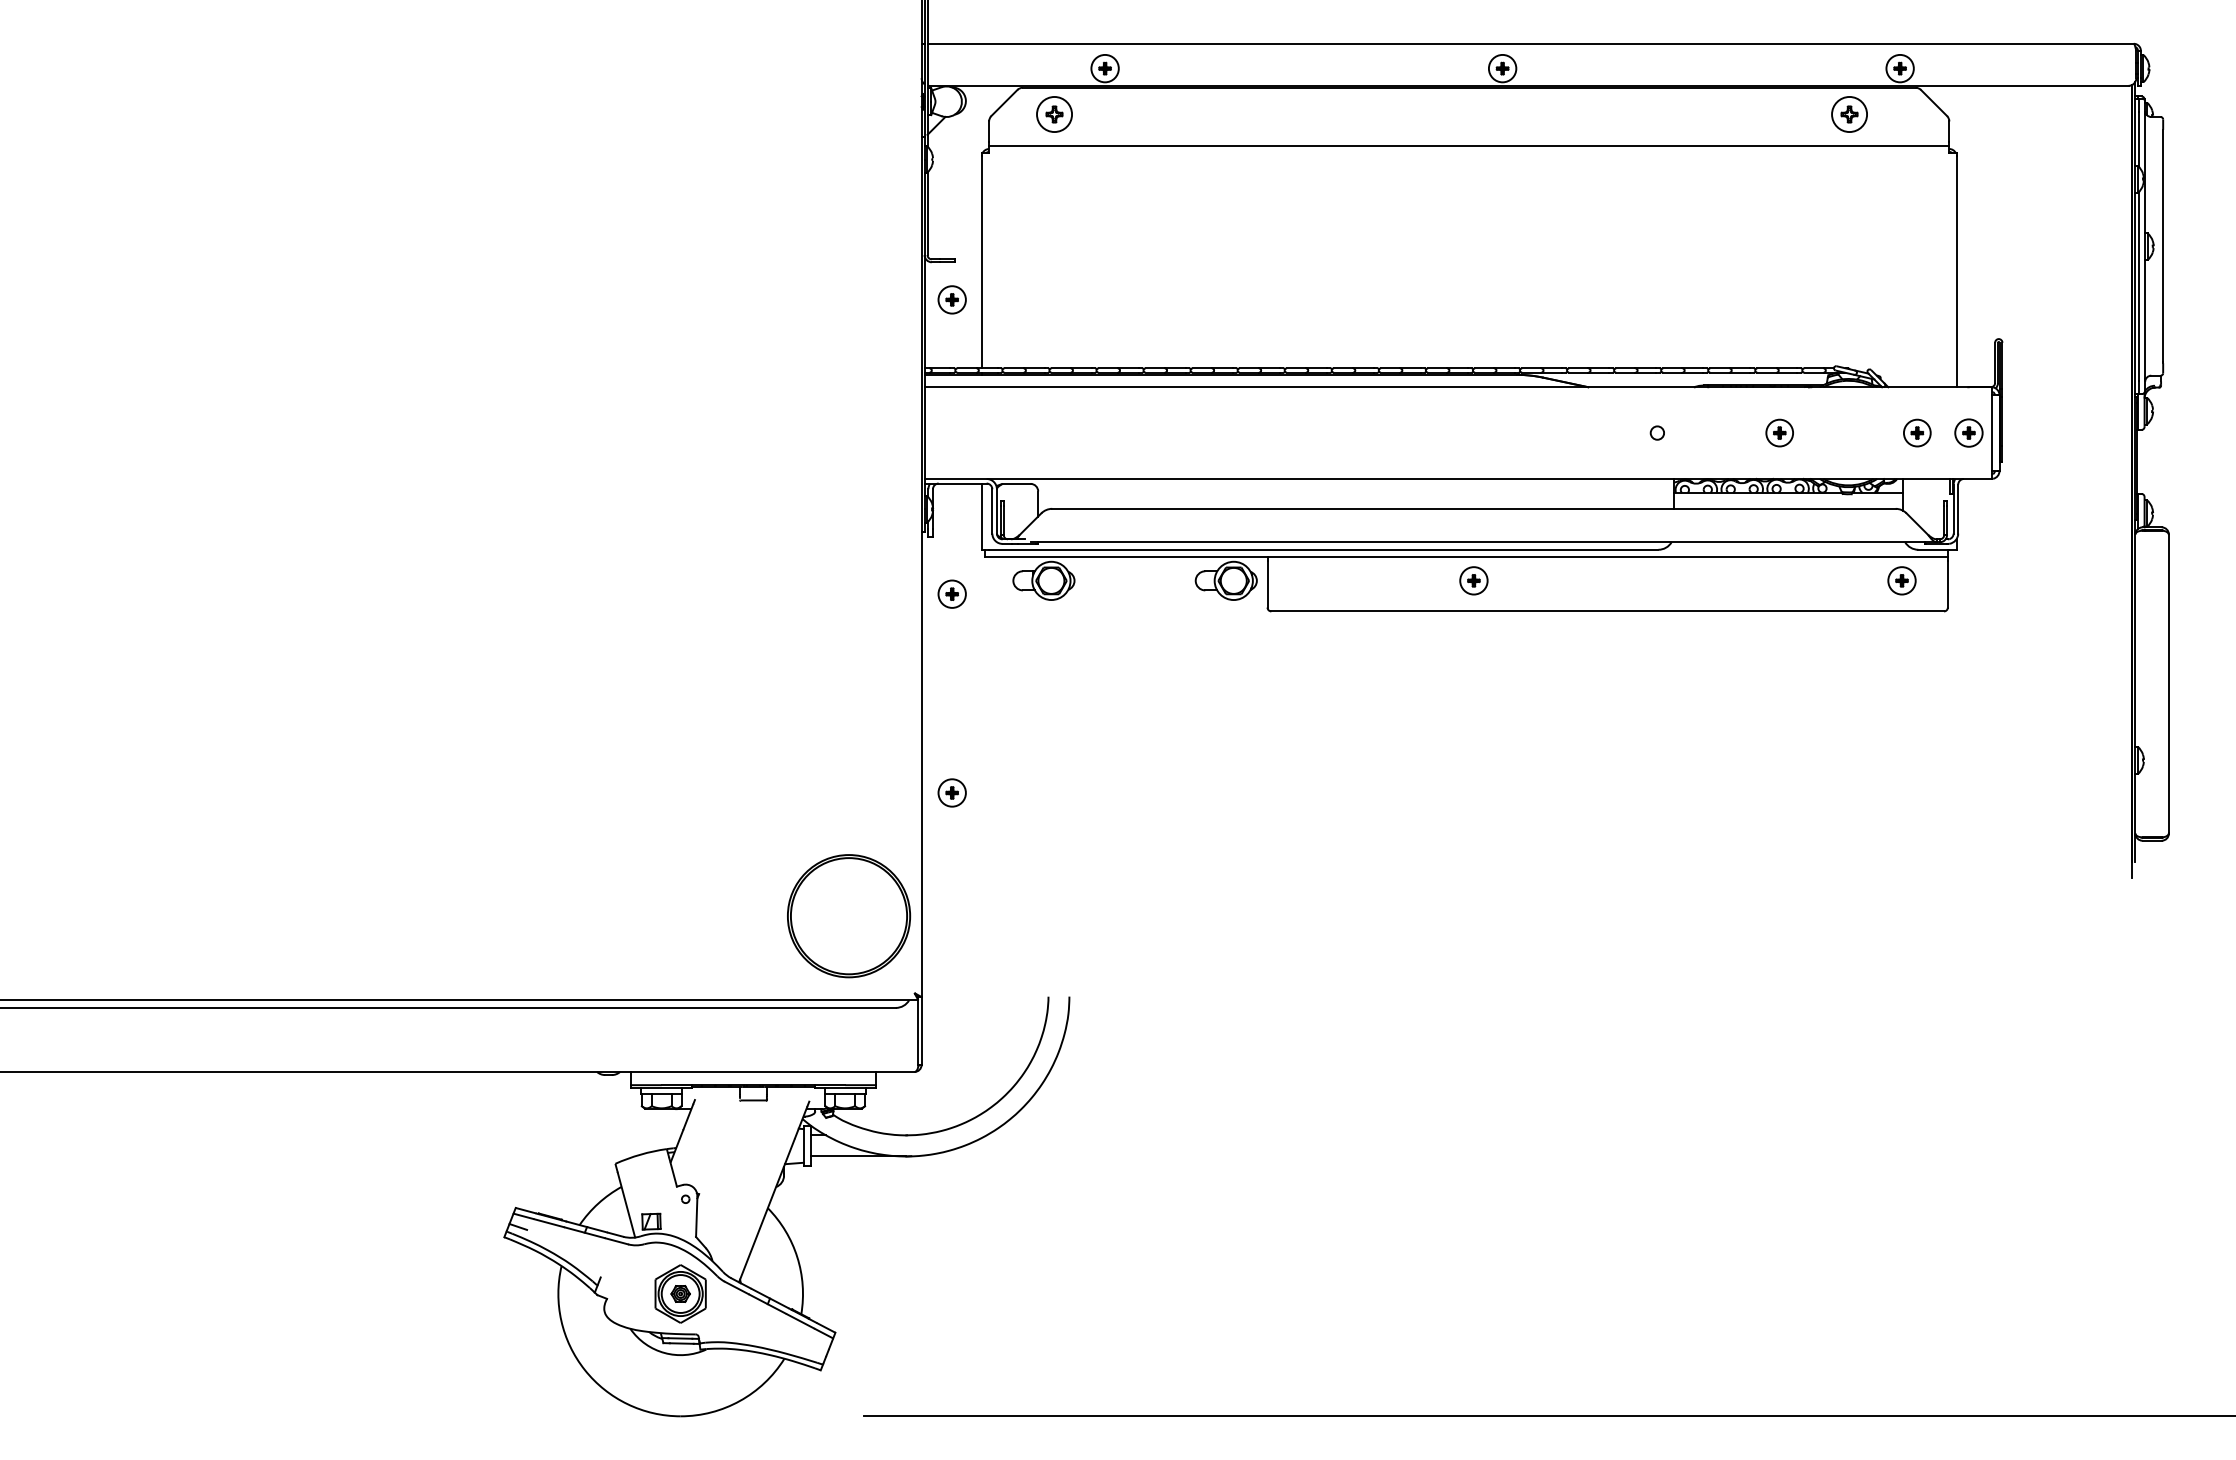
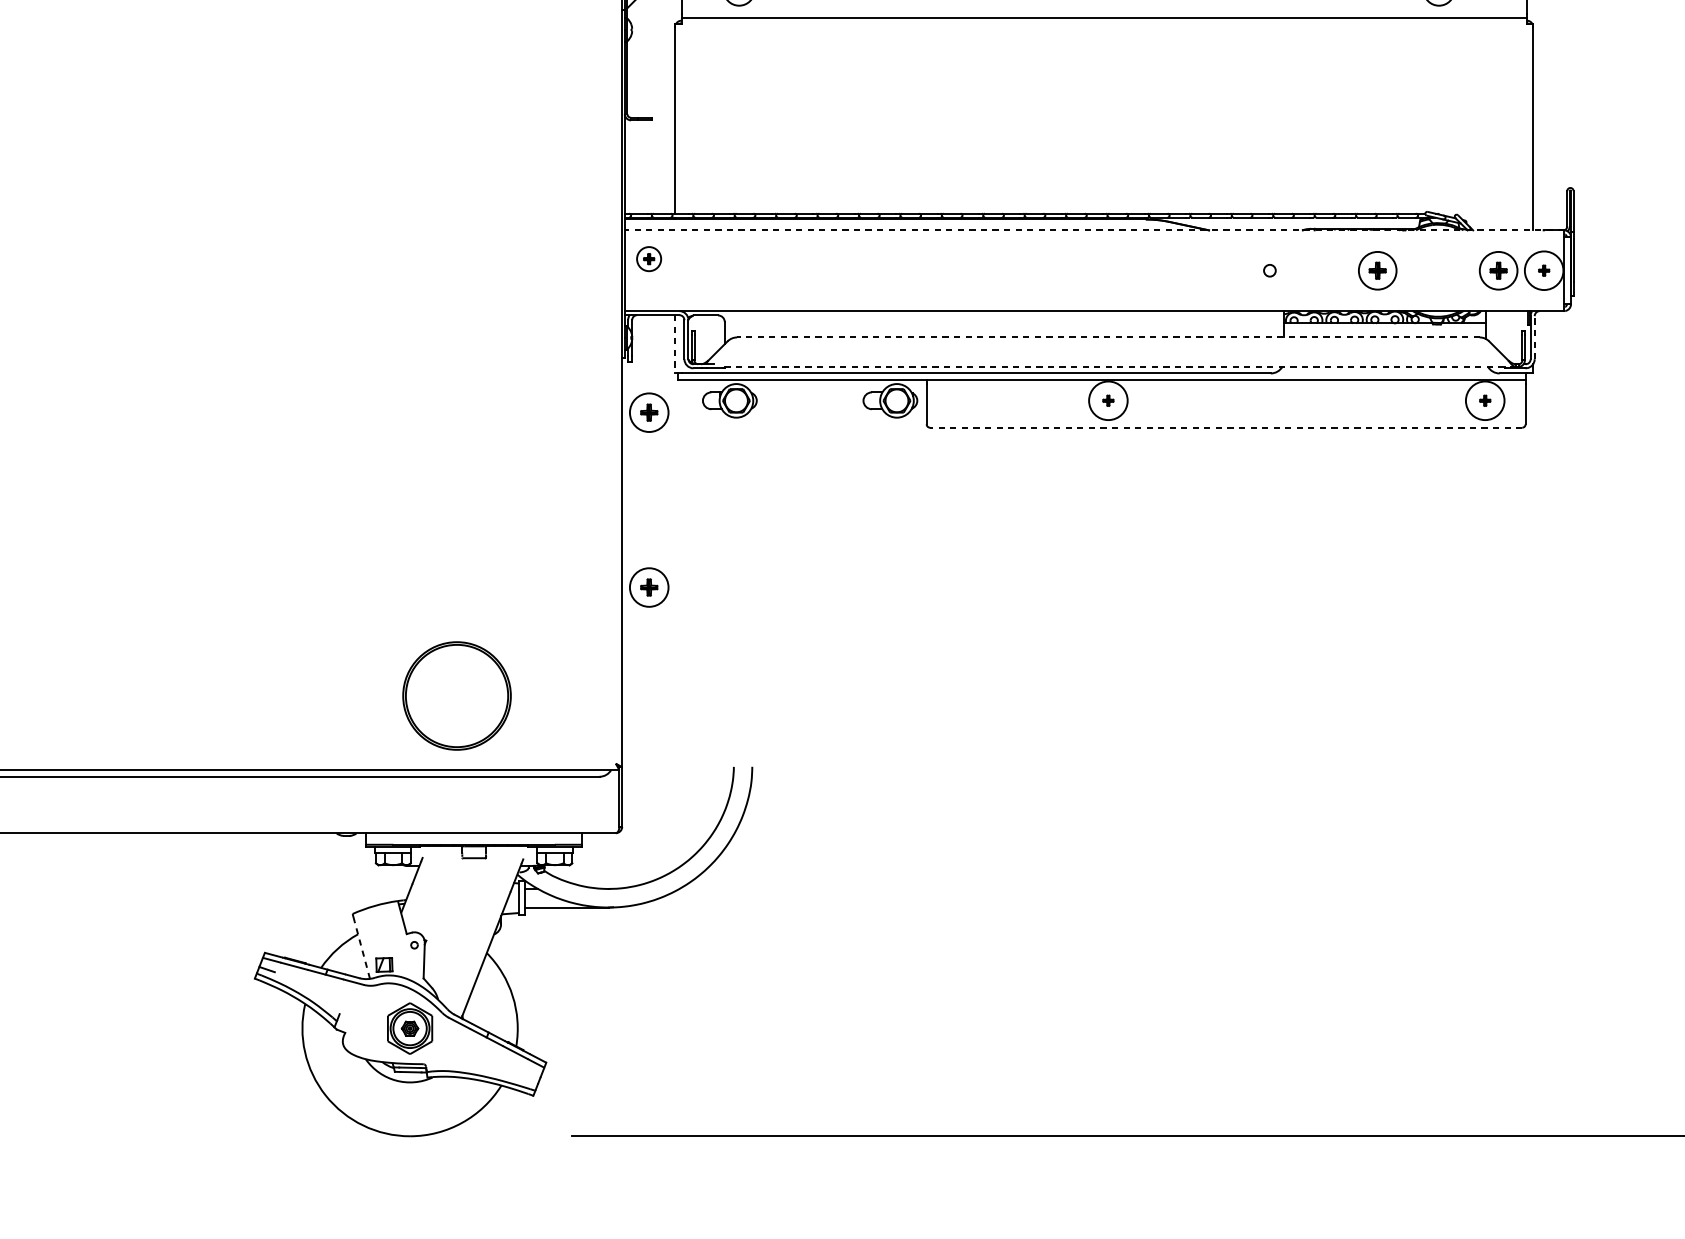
part: (951, 299) -> (648, 258), moved
line: (1458, 387) -> (1094, 230), solid -> dashed
part: (1779, 432) -> (1377, 270), size x1.6
part: (1917, 432) -> (1498, 270), size x1.6
circle: (1968, 432) -> (1543, 270), size x1.6
line: (1473, 508) -> (1108, 337), solid -> dashed
line: (1958, 508) -> (1534, 337), solid -> dashed
line: (981, 517) -> (674, 345), solid -> dashed
line: (1484, 542) -> (1117, 367), solid -> dashed
circle: (1473, 580) -> (1108, 400), size x1.6
circle: (1901, 580) -> (1484, 400), size x1.6
part: (951, 593) -> (648, 411), size x1.6
line: (1607, 611) -> (1225, 427), solid -> dashed
part: (951, 792) -> (648, 587), size x1.6
part: (849, 916) -> (457, 696), moved
line: (626, 1205) -> (362, 950), solid -> dashed

